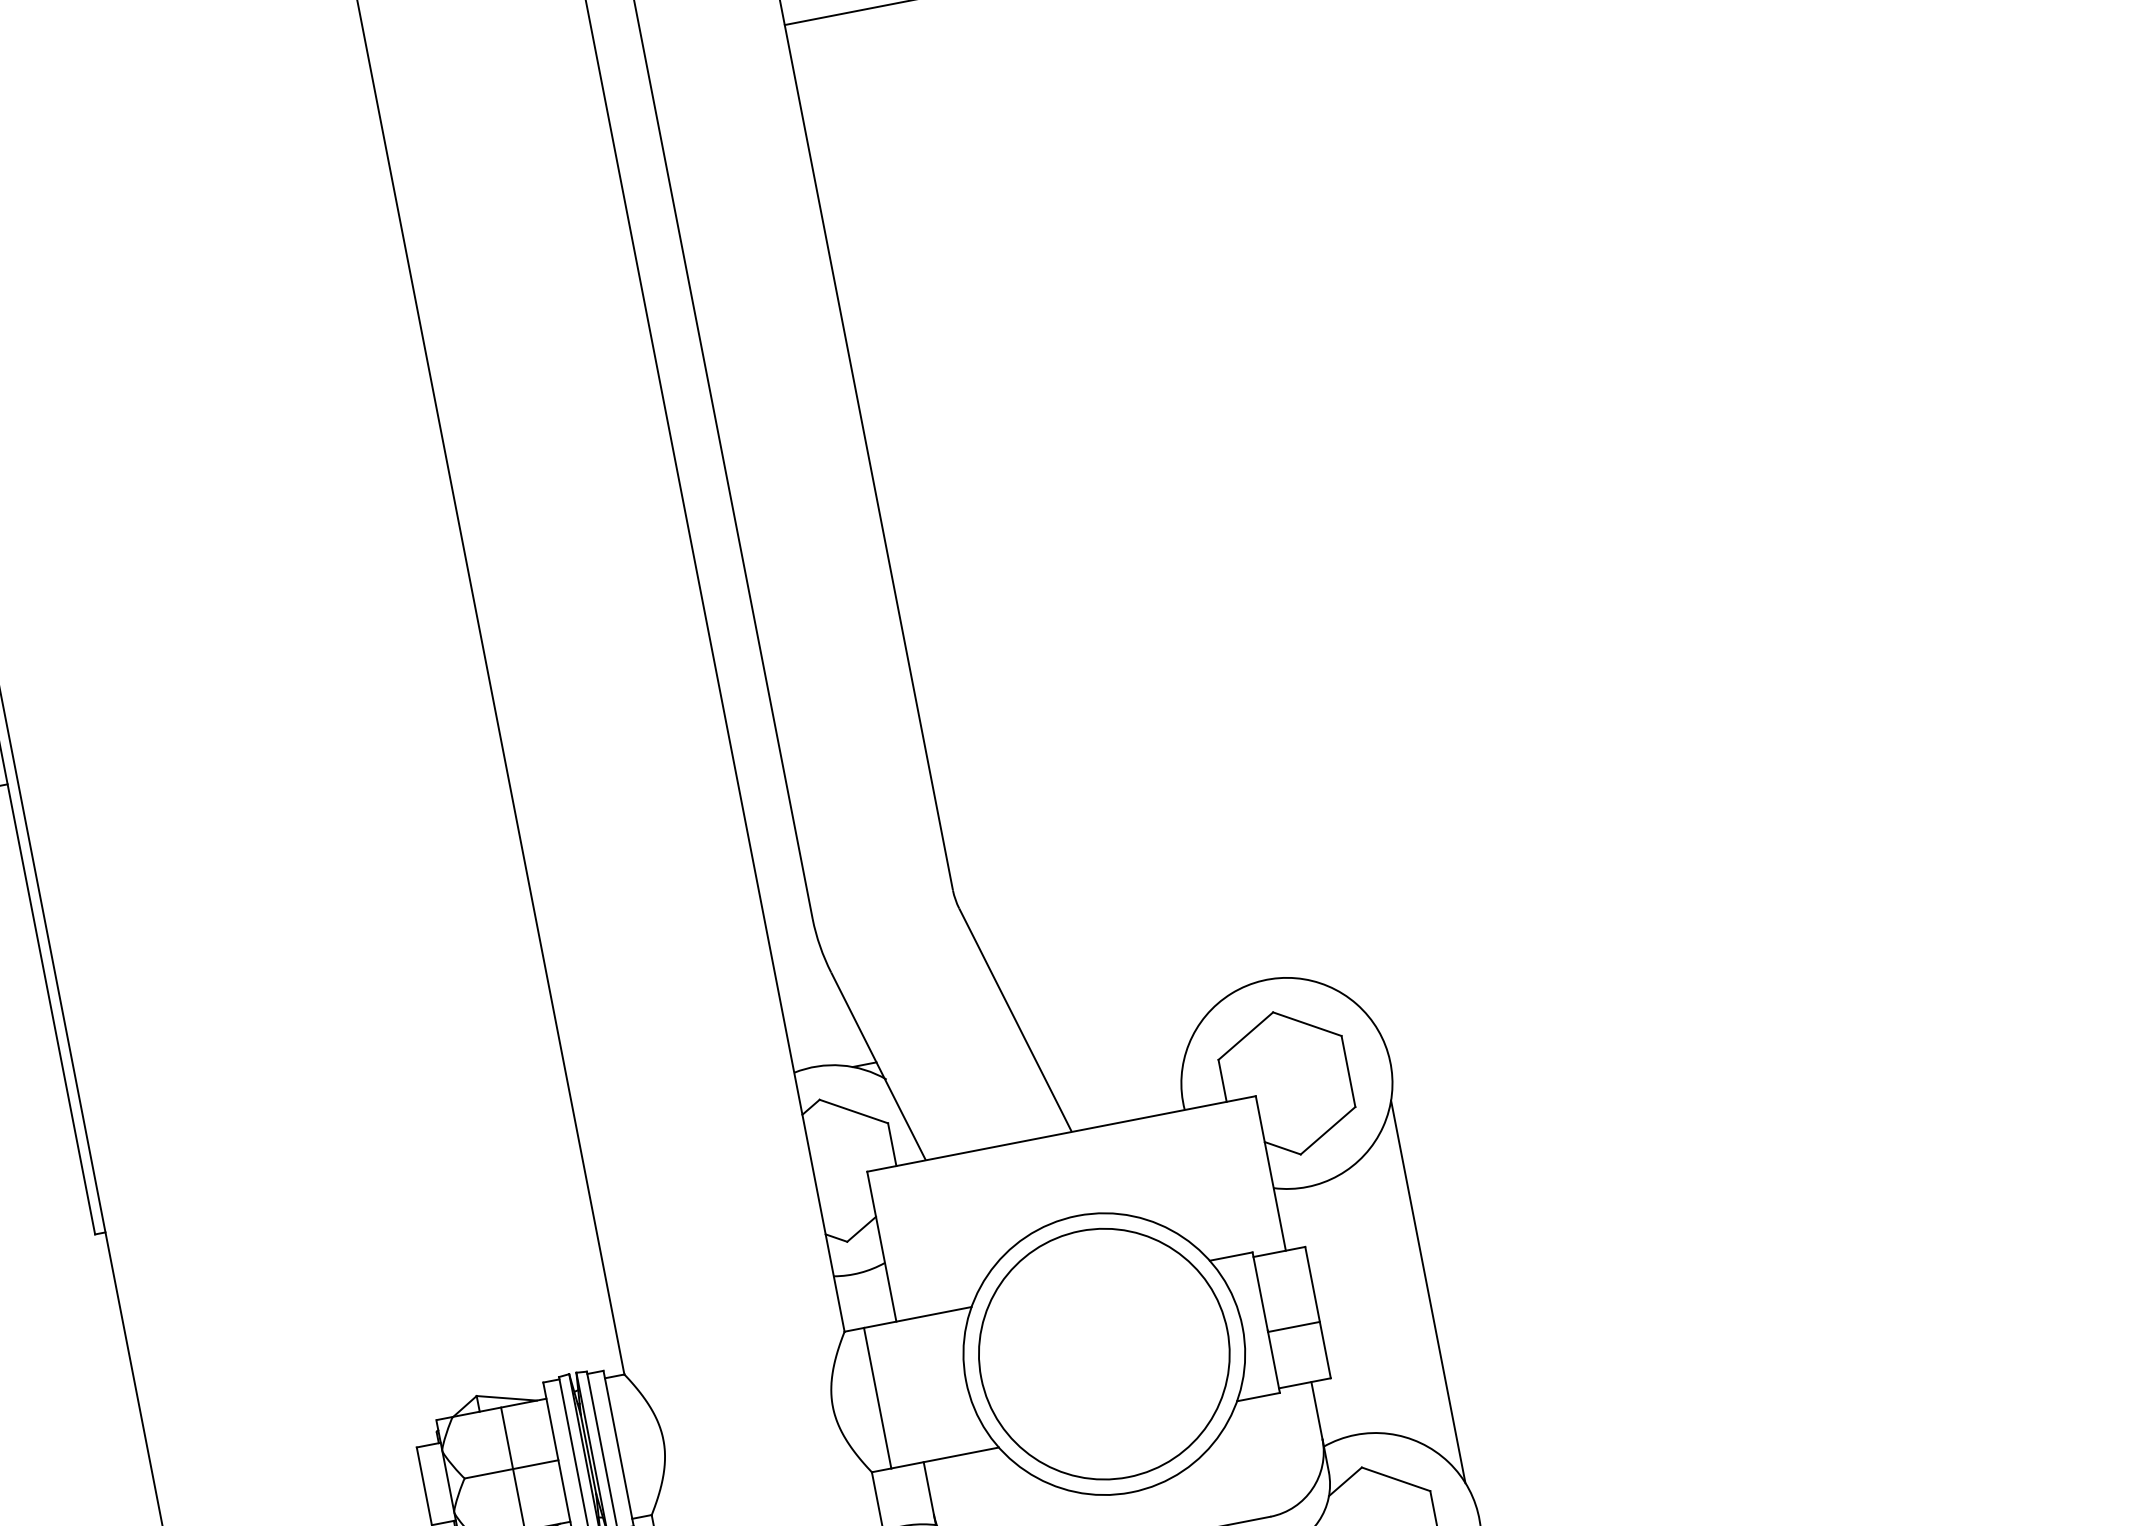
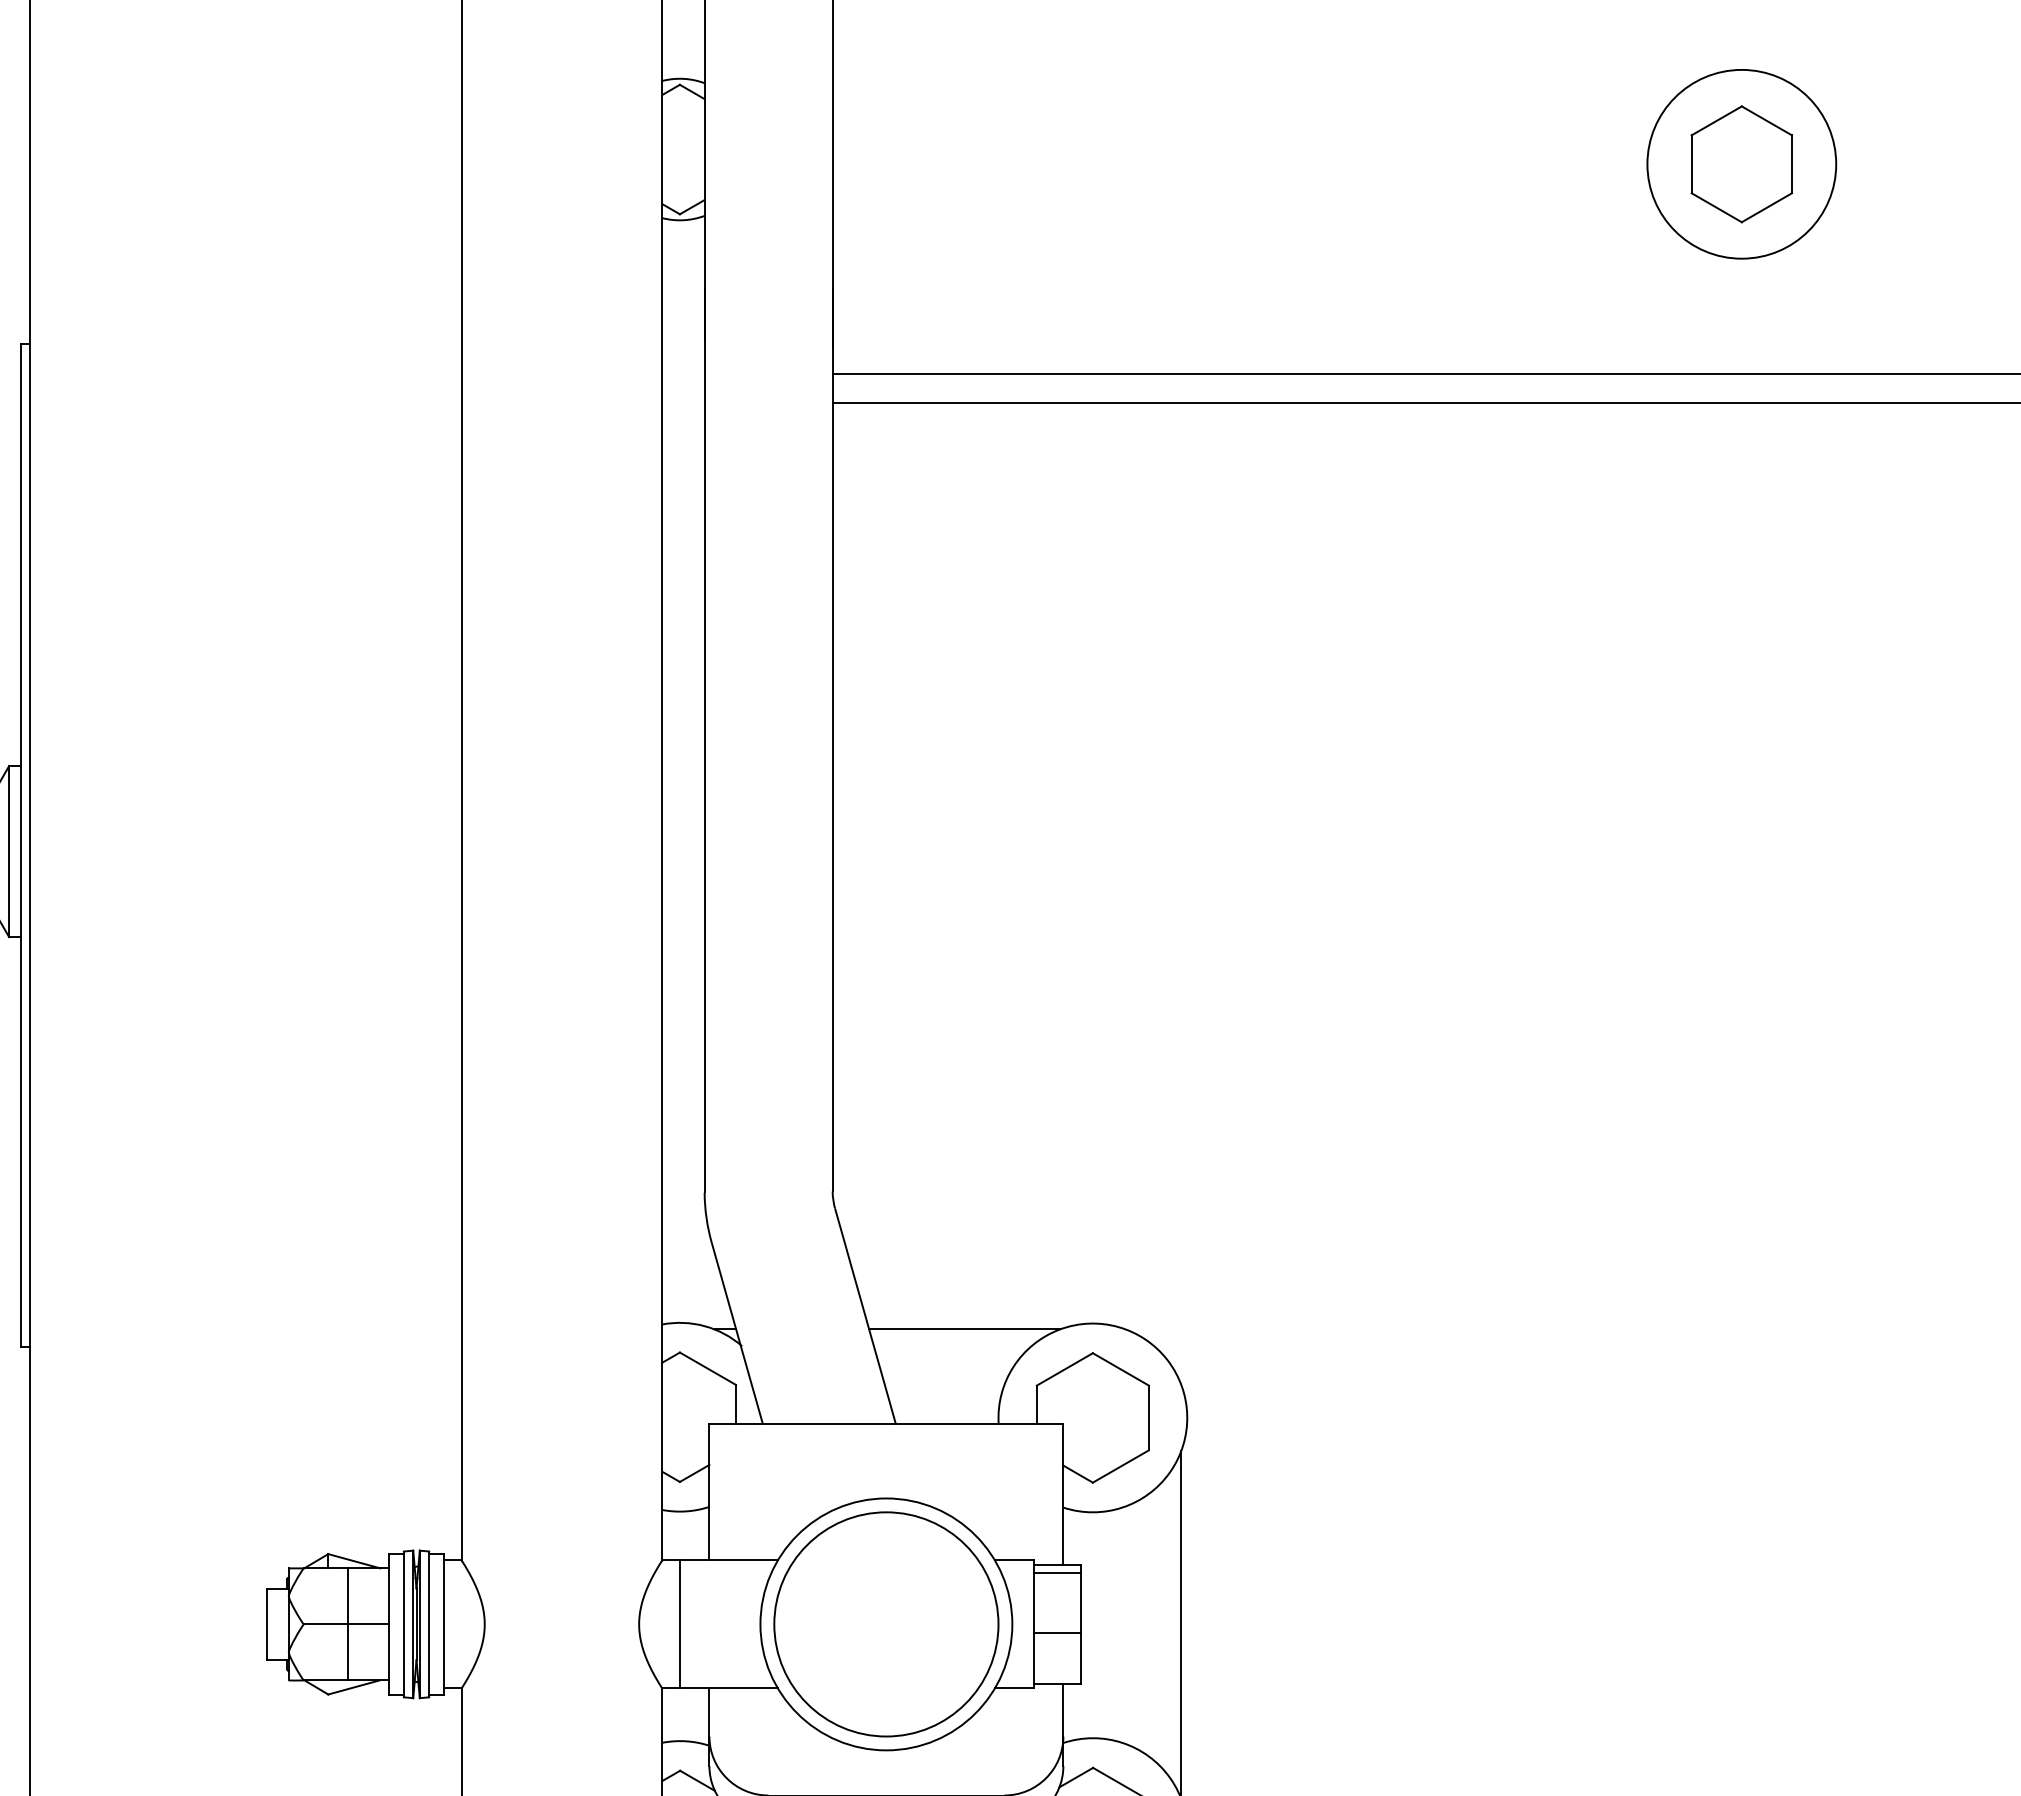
line: (1127, 1013) -> (964, 1329), added
line: (1281, 1261) -> (1057, 1573), added

